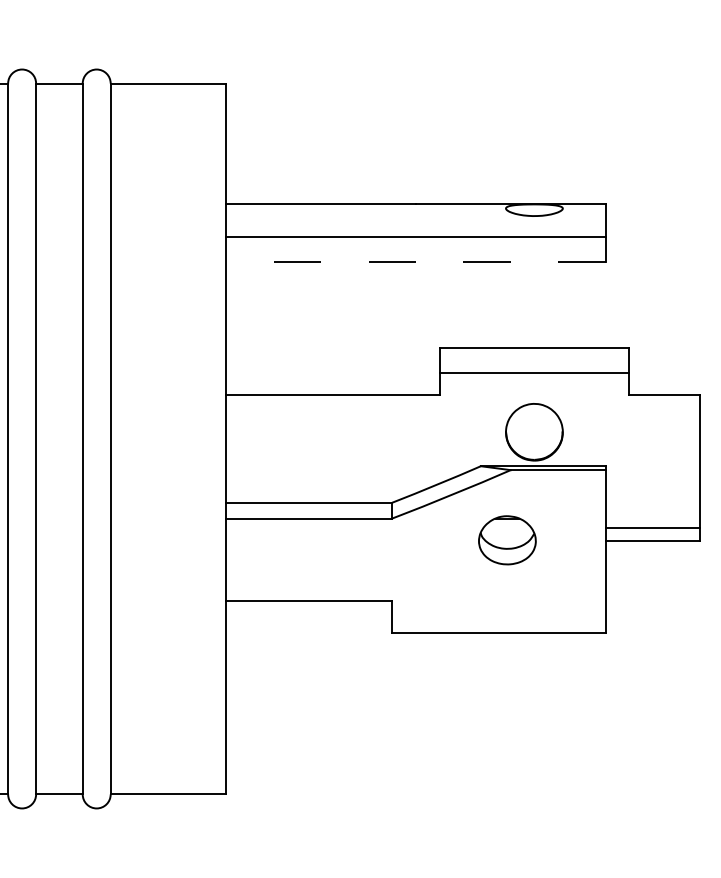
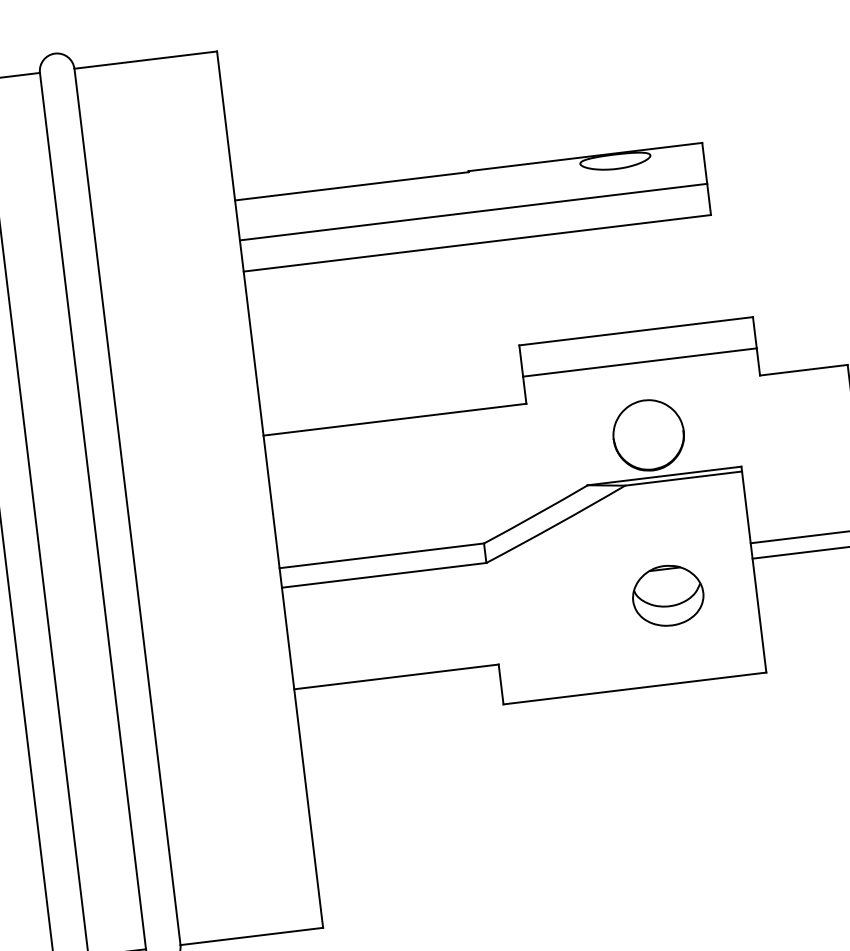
line: (415, 262) -> (476, 243), dashed -> solid
part: (507, 540) -> (668, 595), moved

